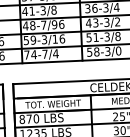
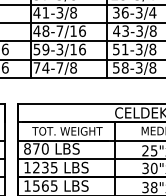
text: (117, 21) -> (152, 30), 43-3/2 -> 43-3/8
text: (54, 24) -> (73, 30), 48-7/96 -> 48-7/16
text: (118, 50) -> (152, 67), 58-3/0 -> 58-3/8
text: (55, 53) -> (73, 67), 74-7/4 -> 74-7/8

